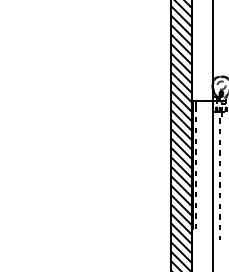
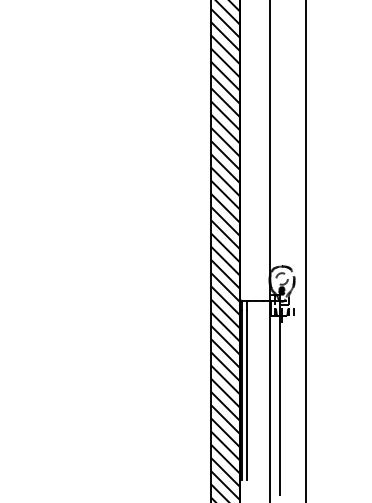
line: (196, 168) -> (246, 395), dashed -> solid
line: (219, 168) -> (279, 395), dashed -> solid

